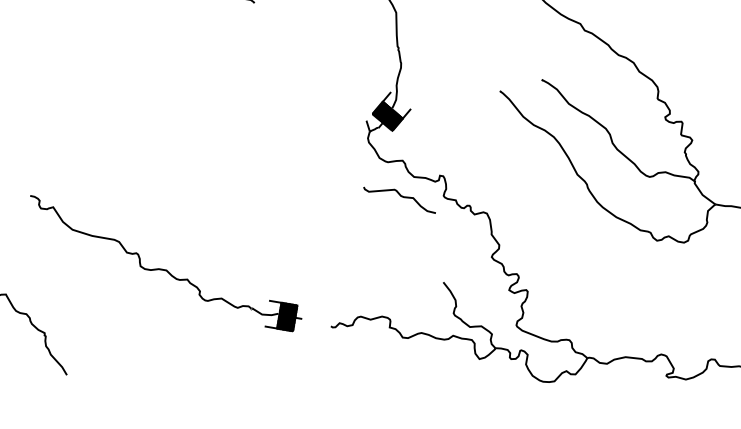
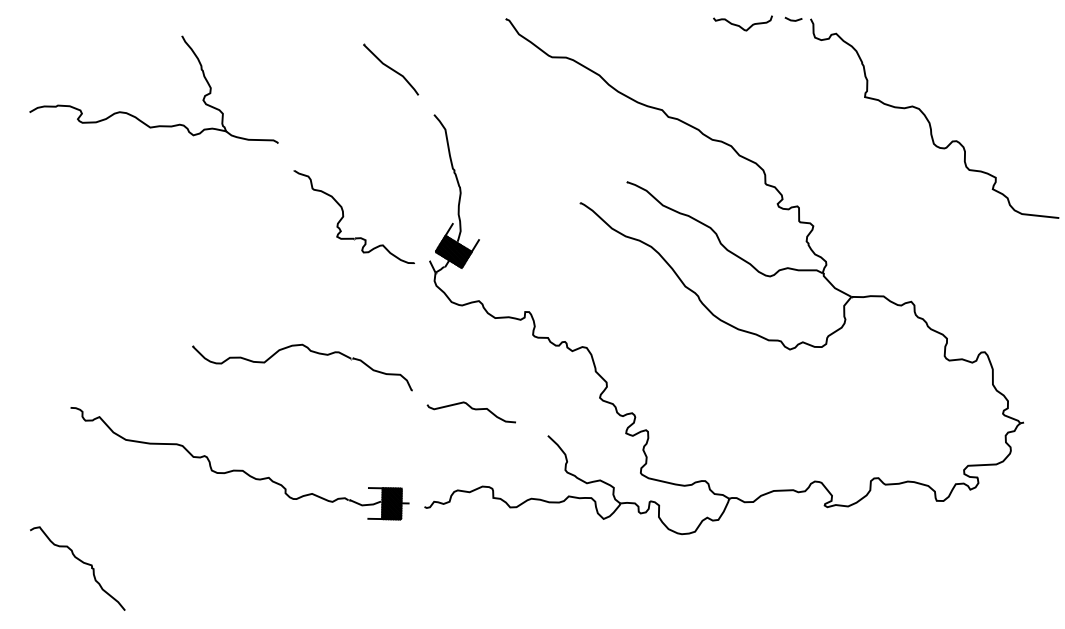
part: (300, 72) -> (344, 216), added
part: (254, 181) -> (309, 351), added
curve: (400, 196) -> (471, 409), moved
part: (164, 263) -> (239, 463), moved

